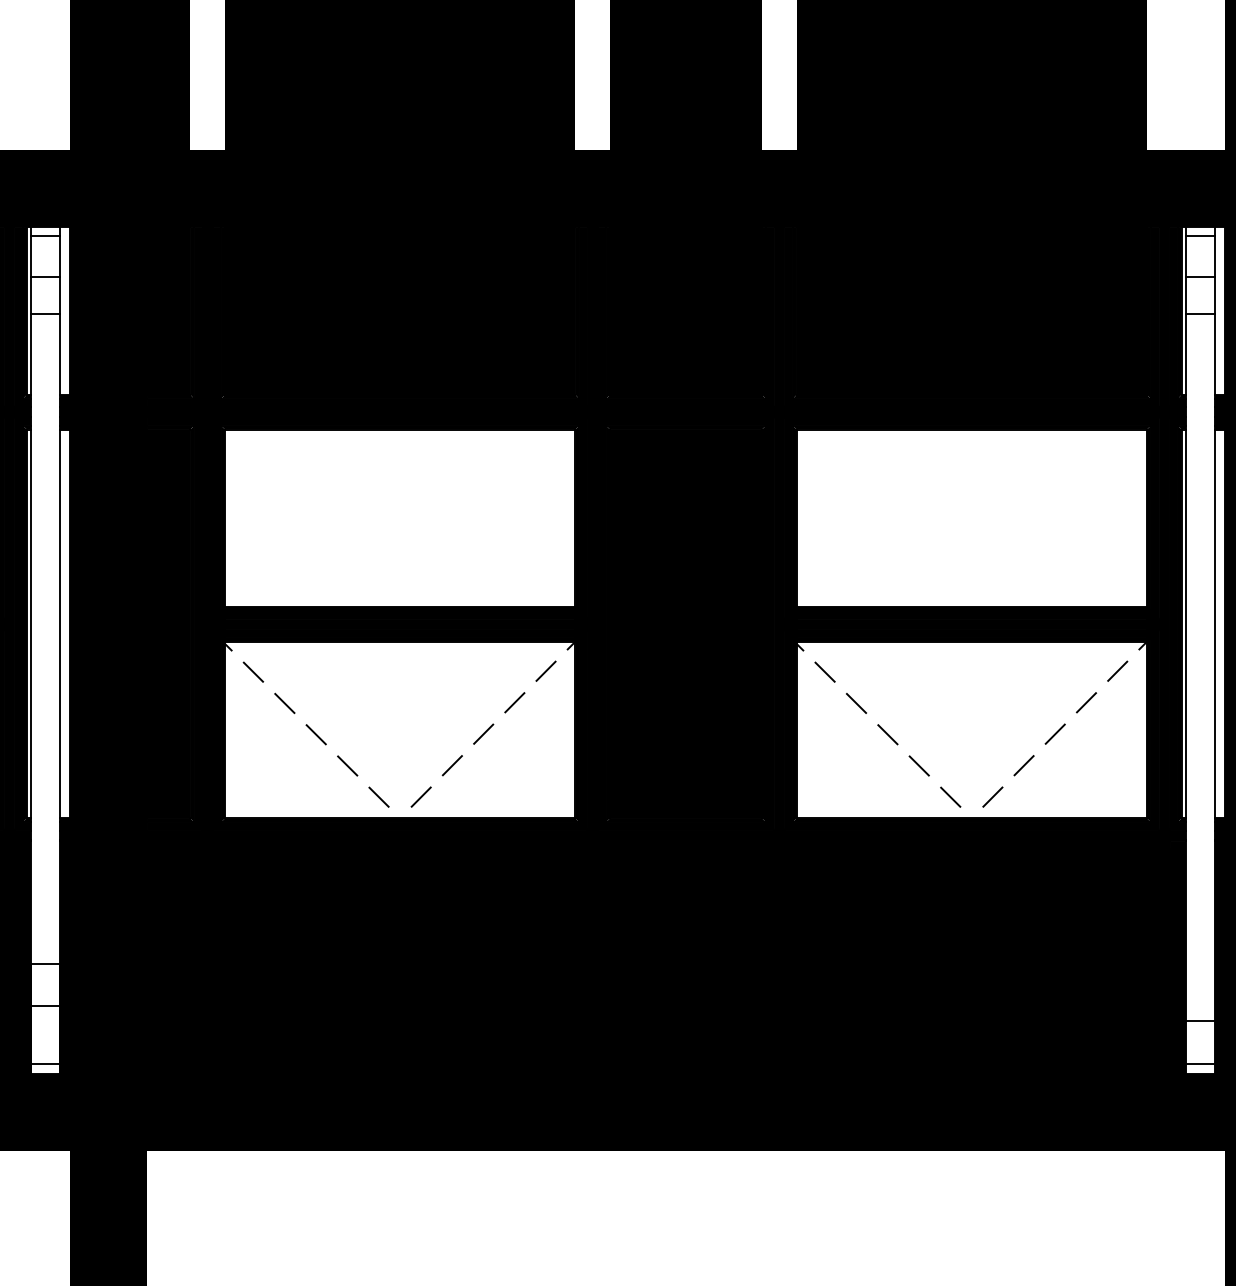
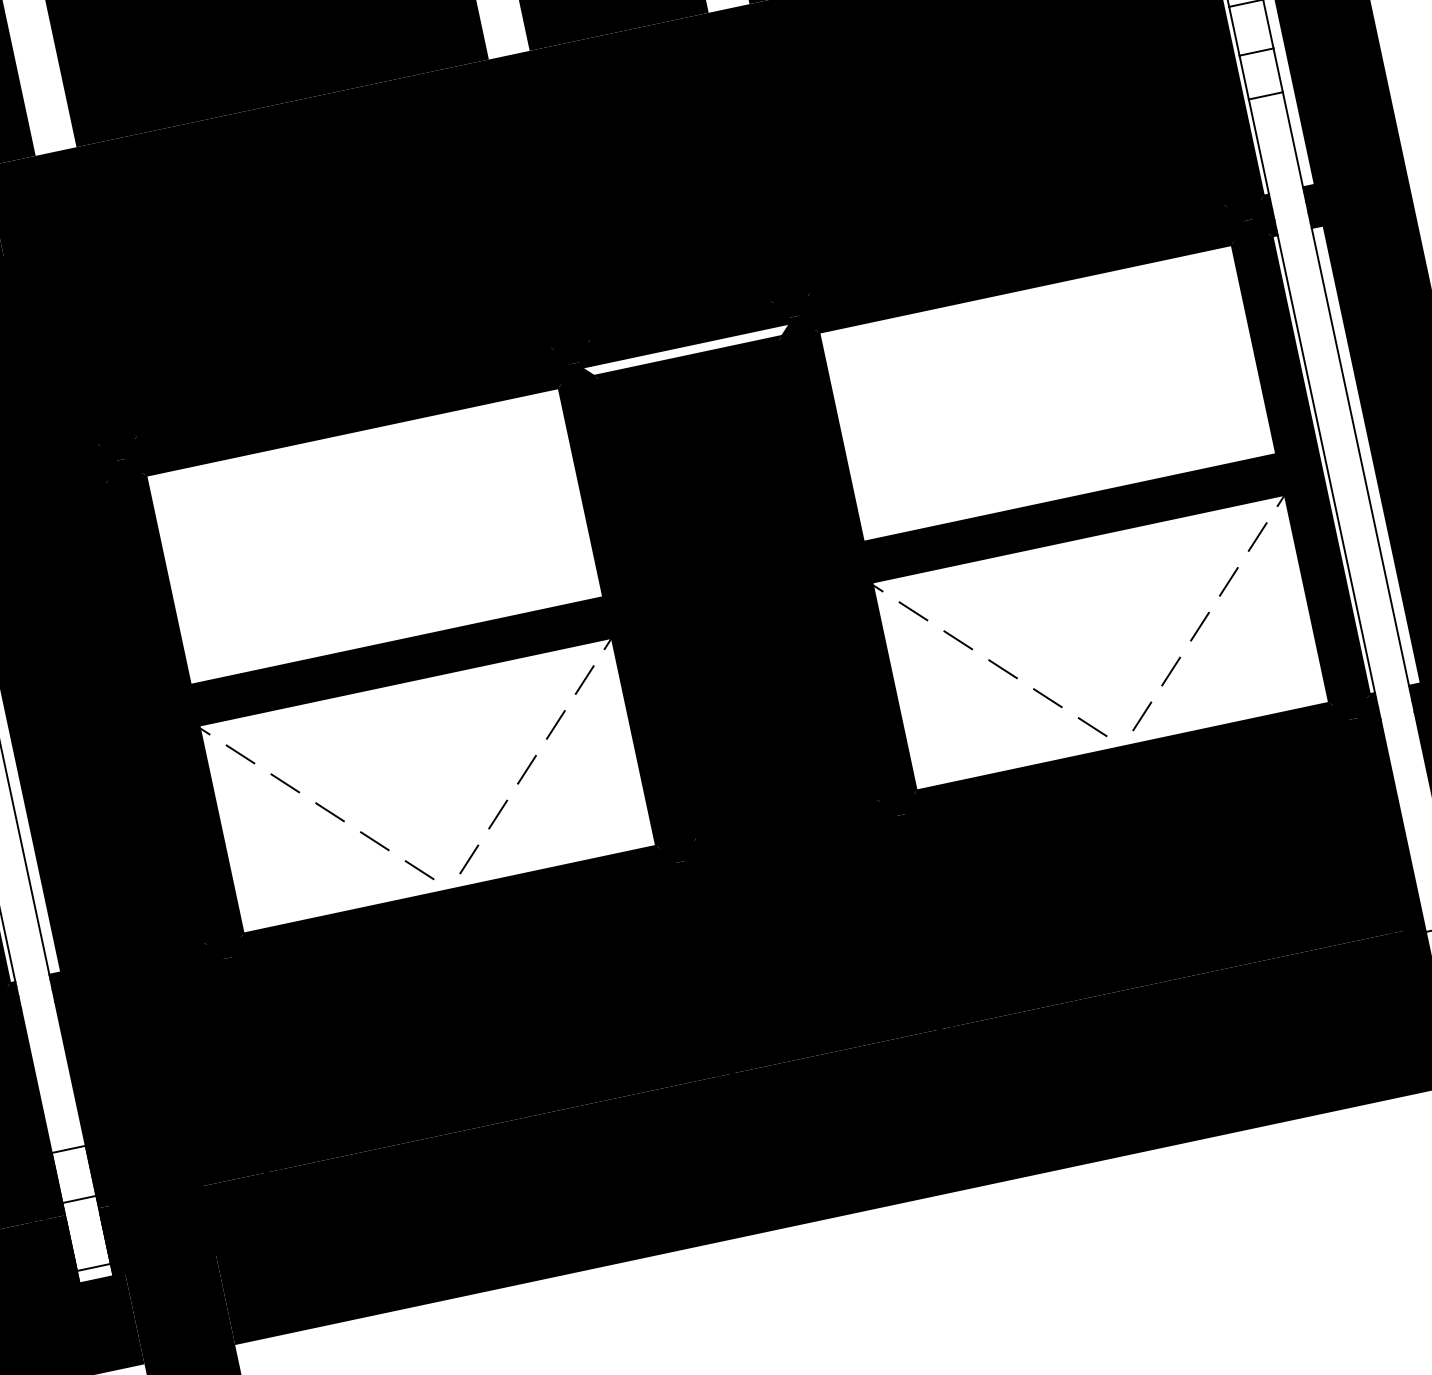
fill: (685, 421) -> (686, 351), removed

